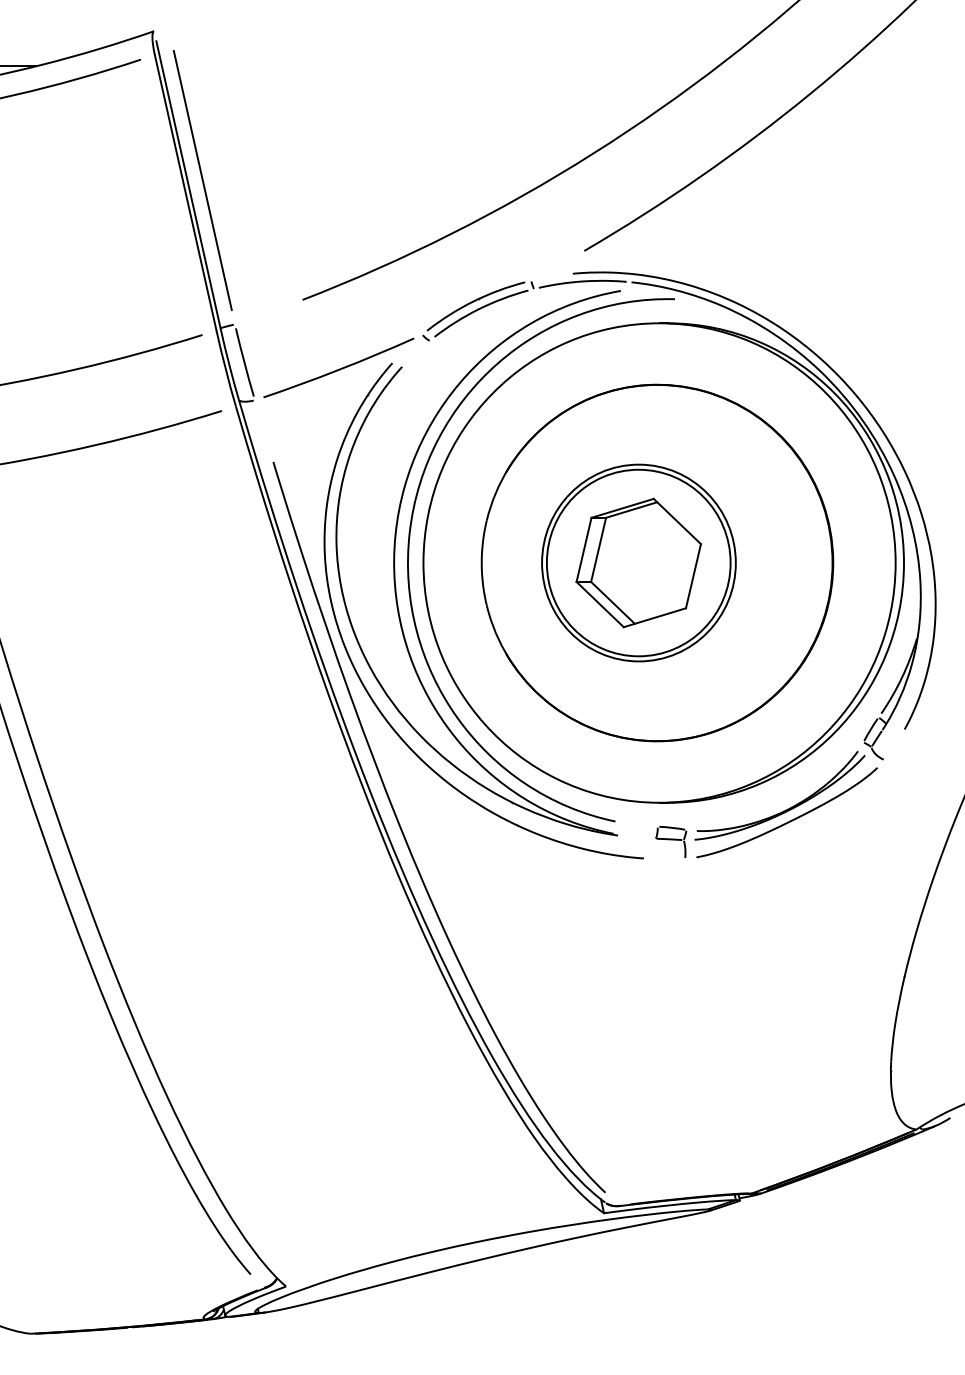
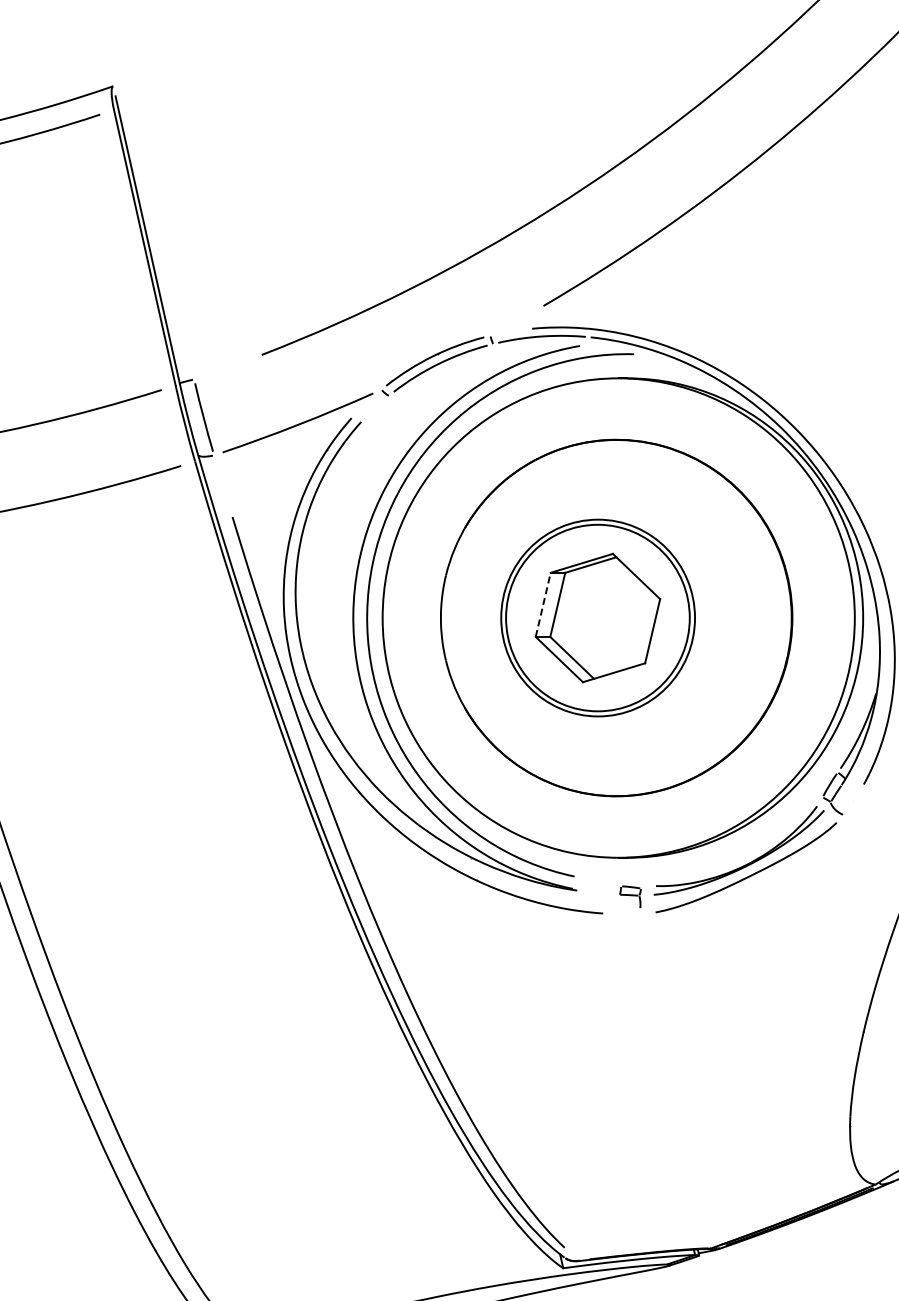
line: (202, 180) -> (161, 235), removed
line: (584, 549) -> (543, 604), solid -> dashed
part: (671, 841) -> (630, 896), size x0.7

